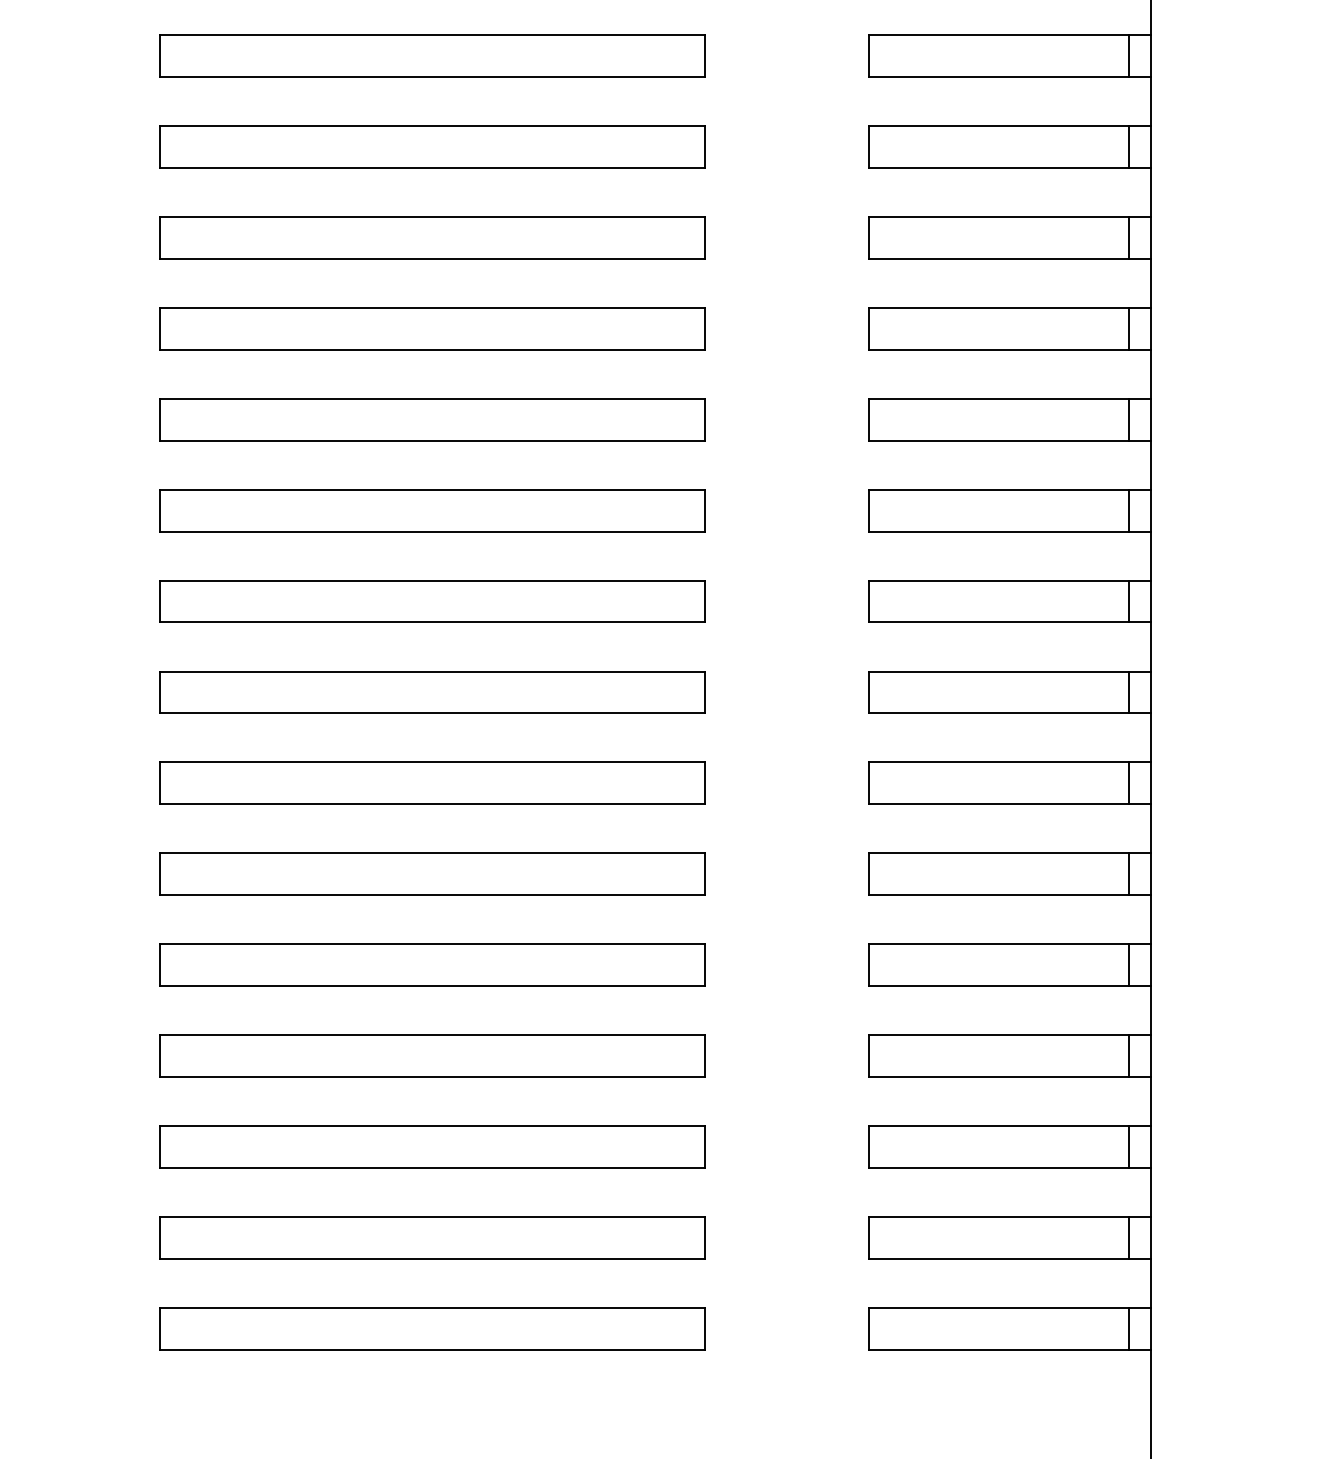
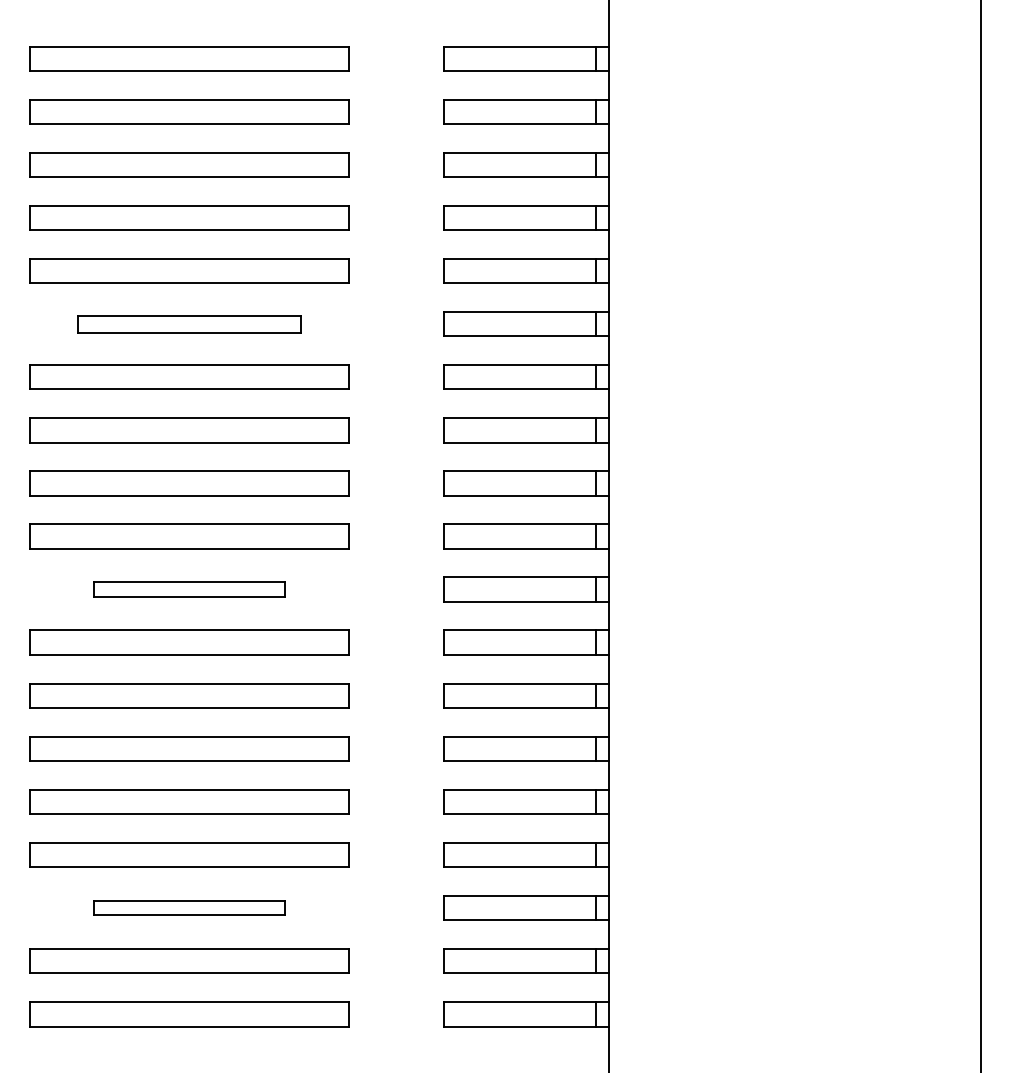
part: (432, 145) -> (189, 323), size x0.7
part: (432, 601) -> (189, 589), size x0.6
part: (432, 1145) -> (189, 907), size x0.6

